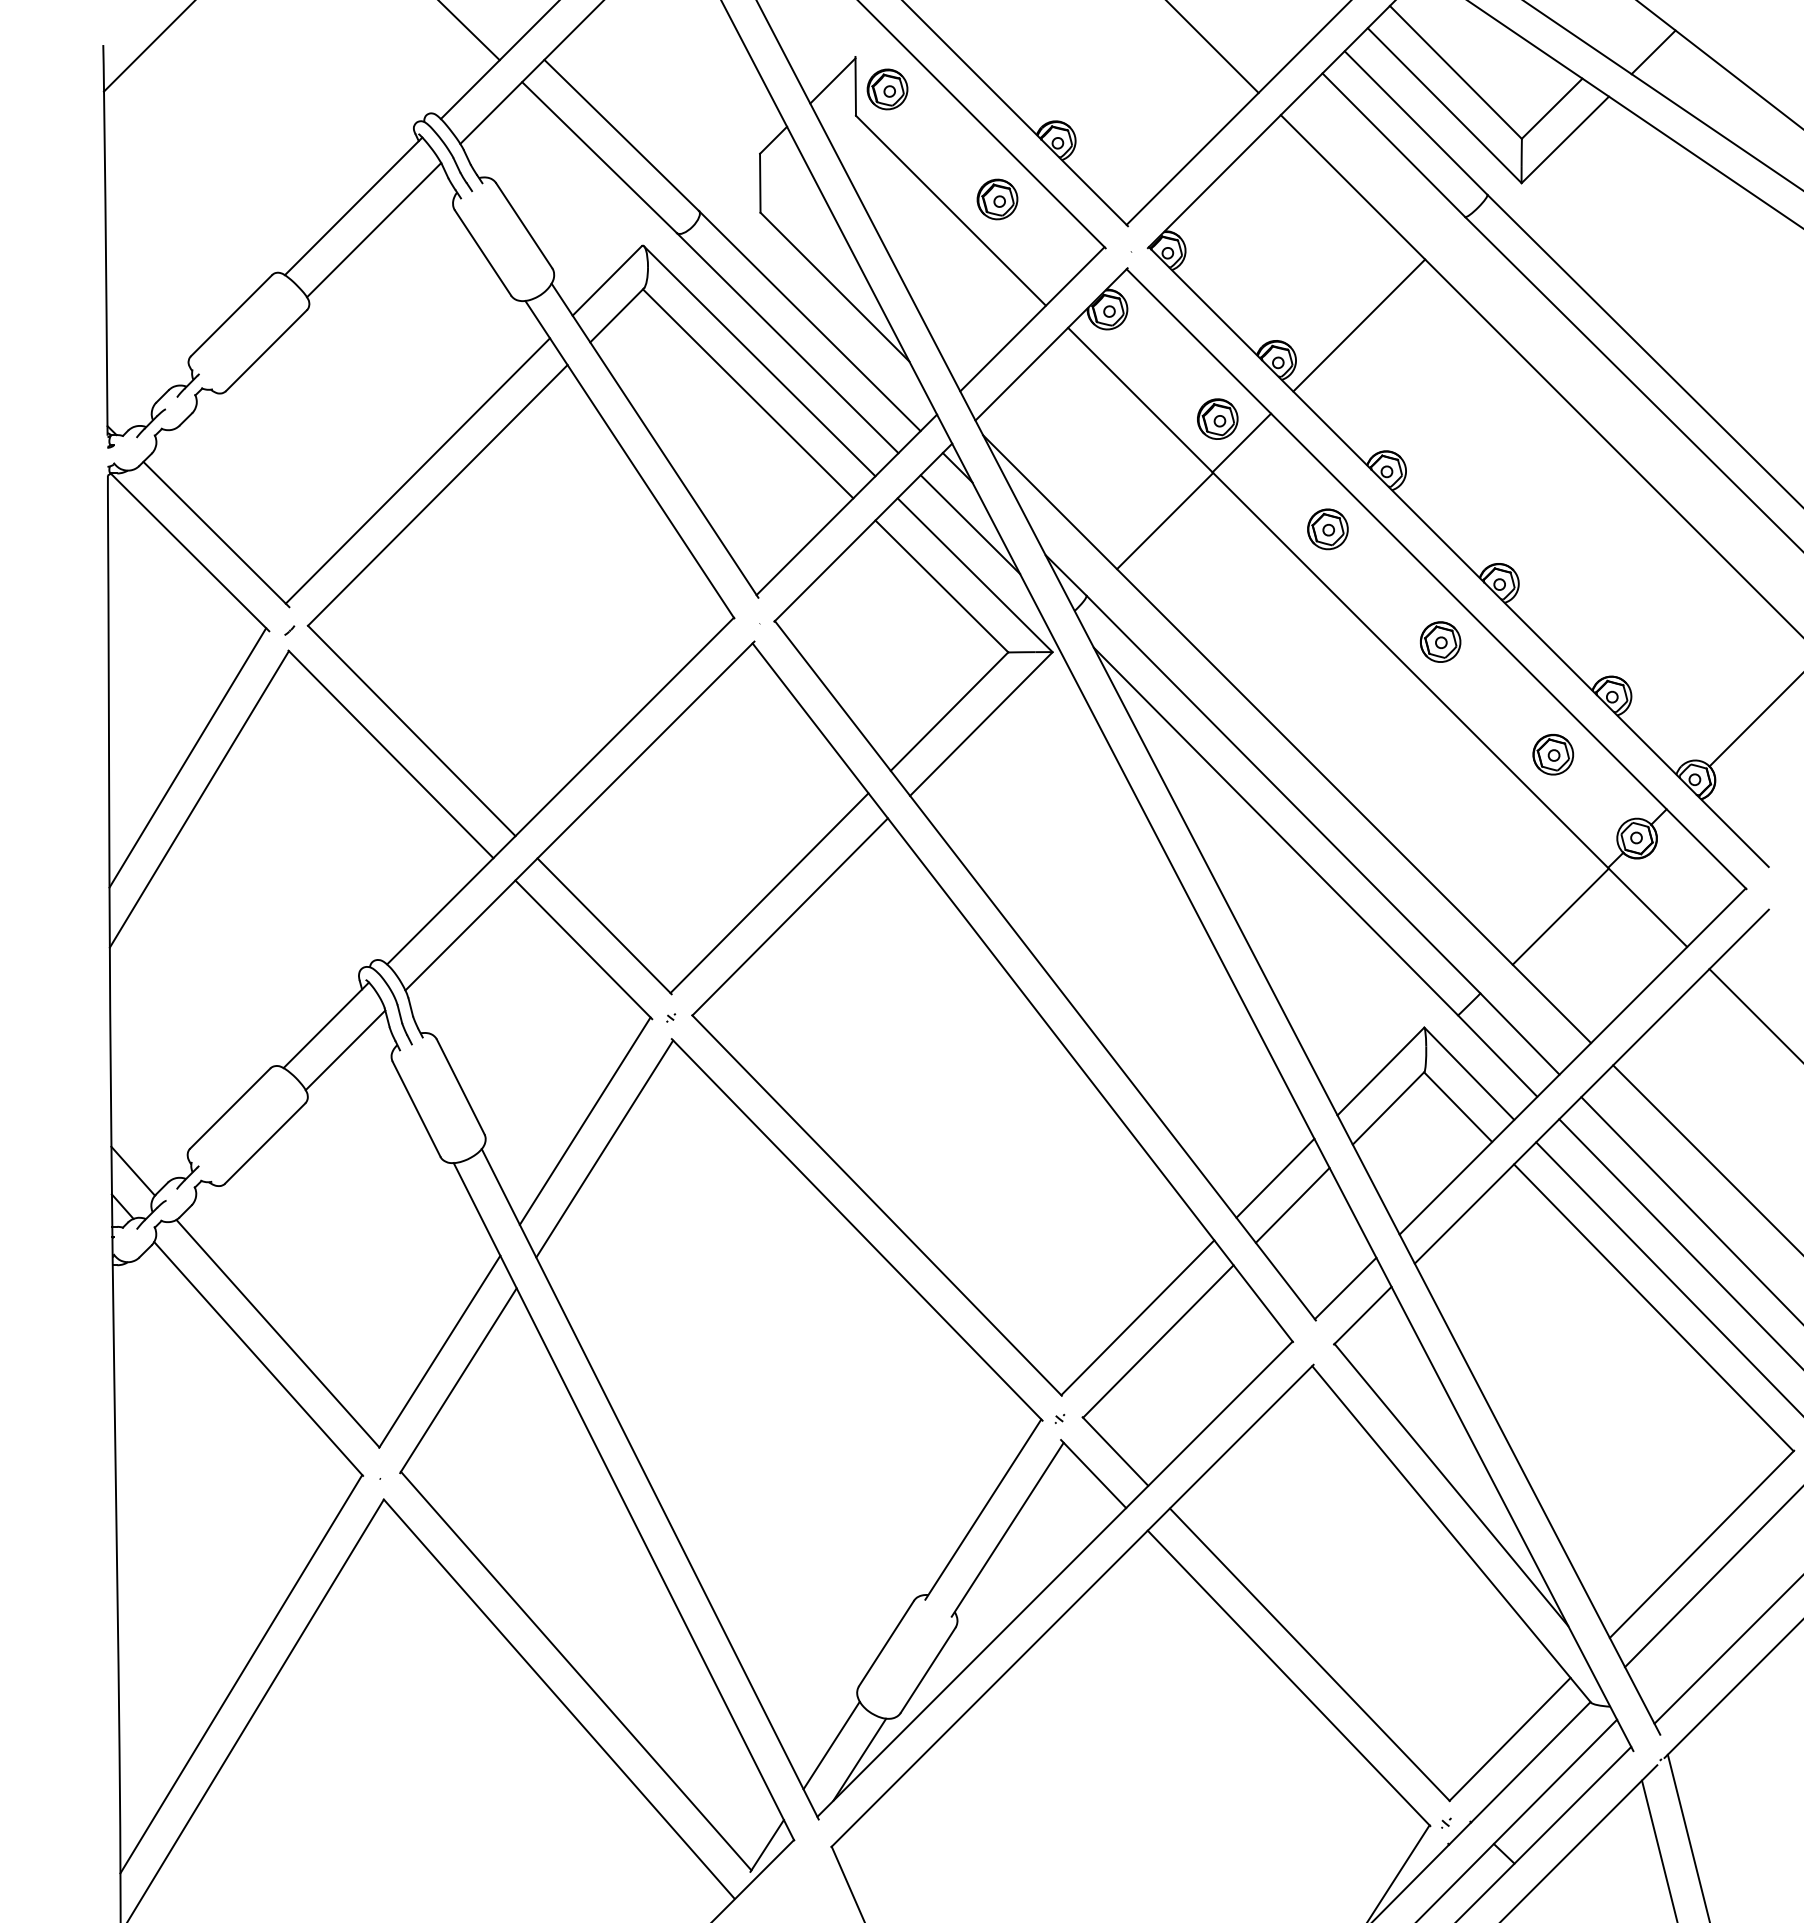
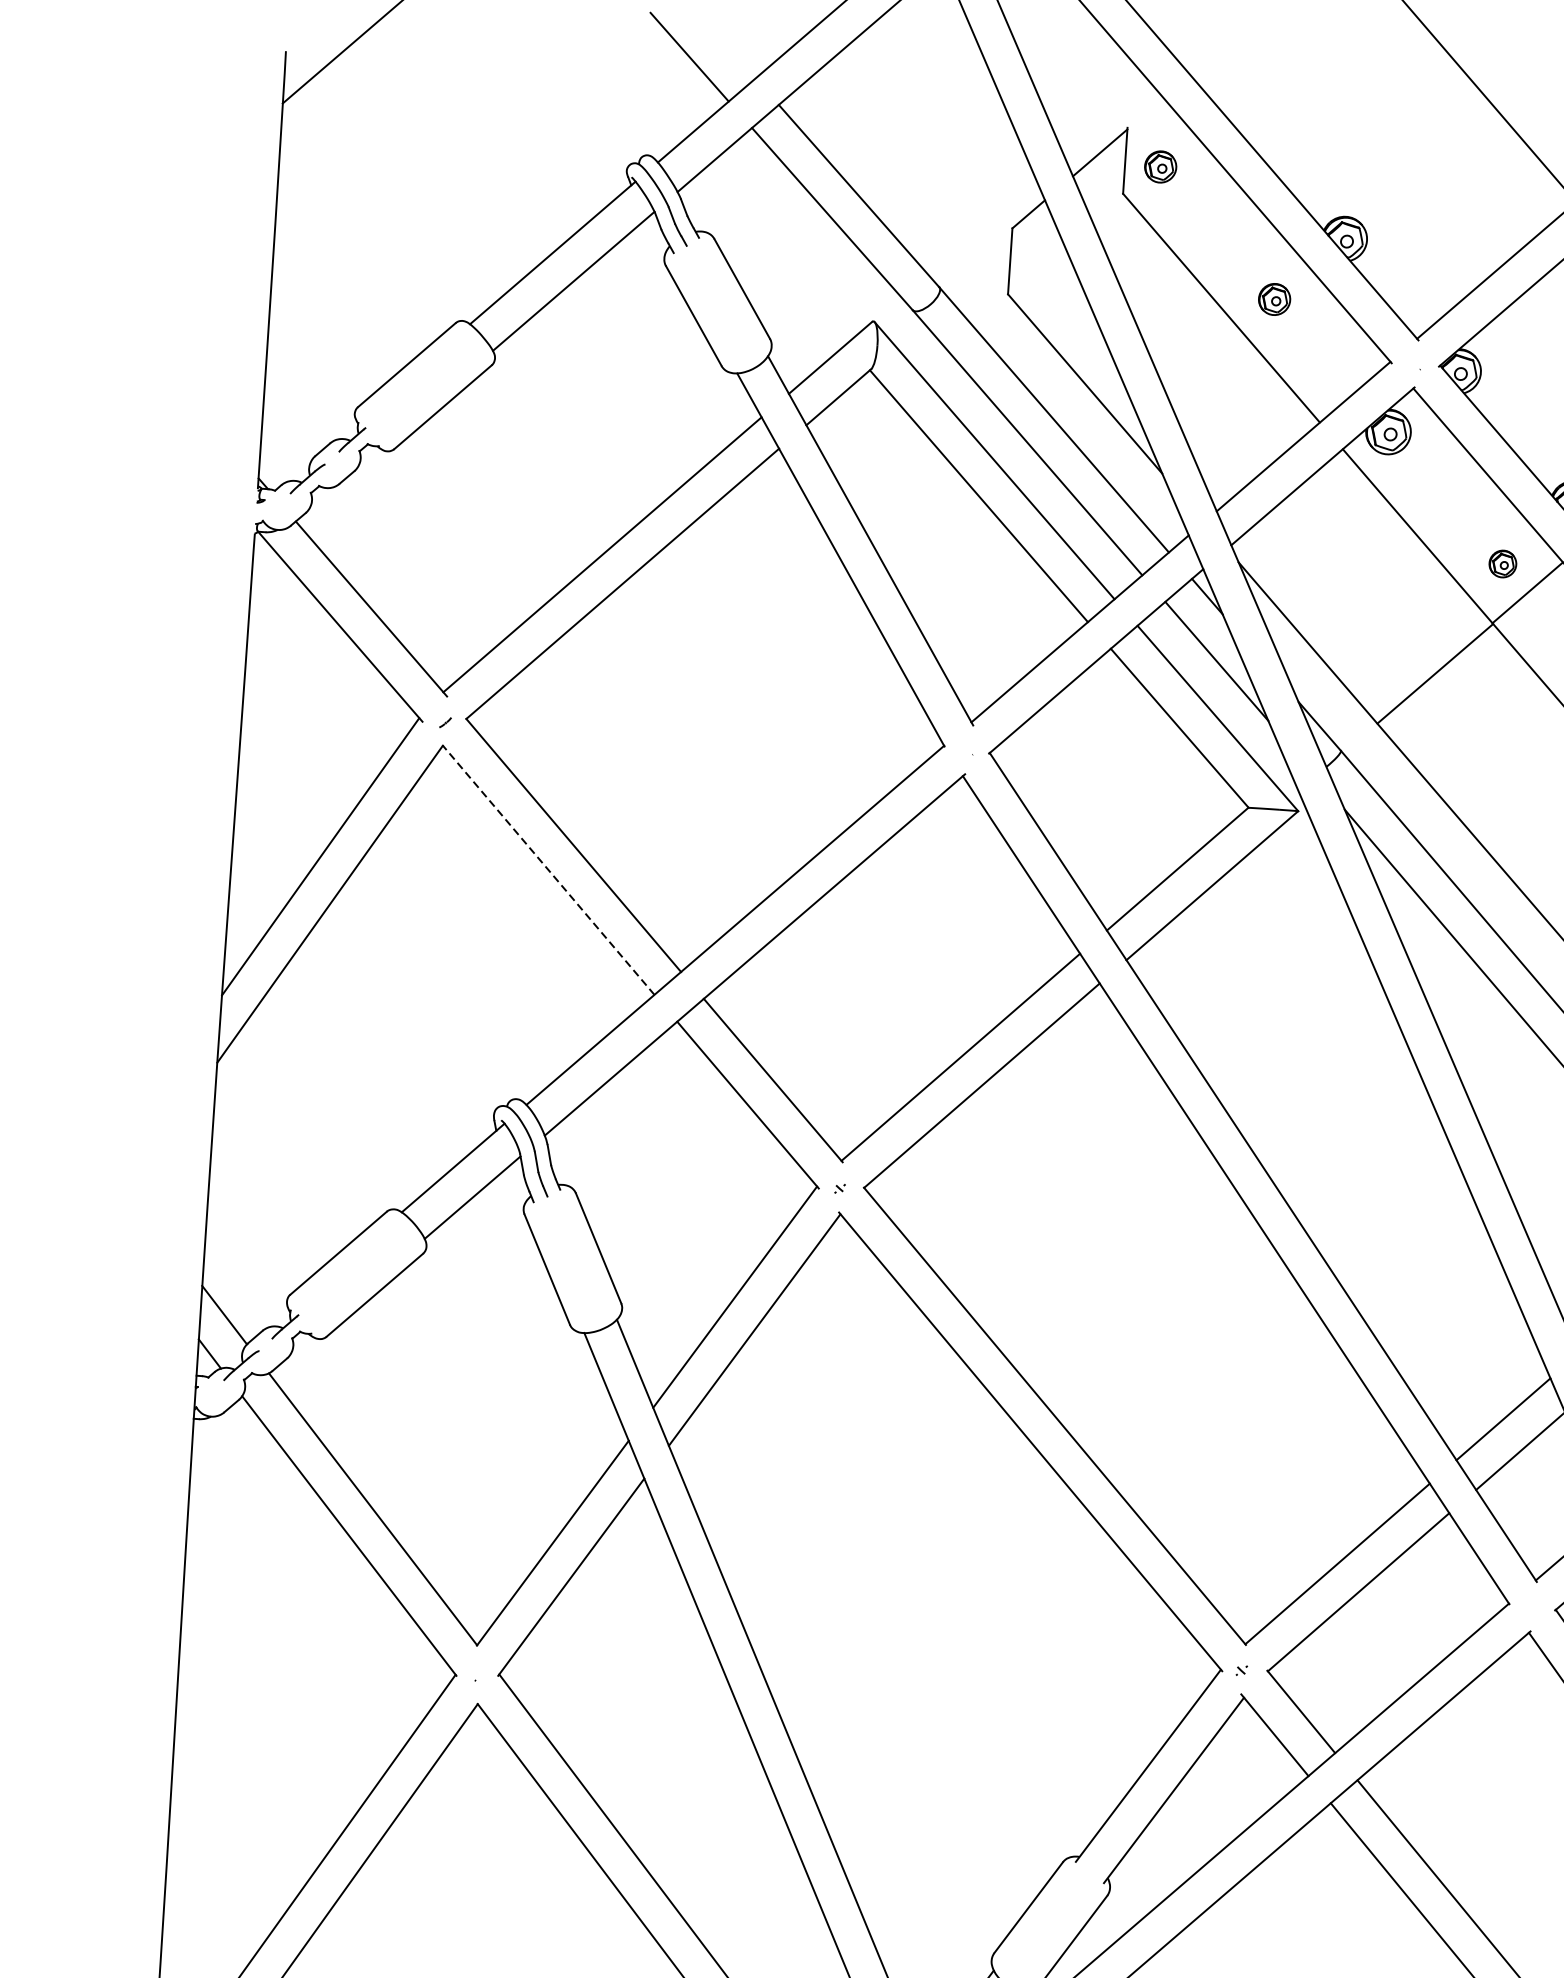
part: (887, 89) -> (1160, 167), size x0.7
part: (997, 199) -> (1274, 299), size x0.7
part: (1217, 418) -> (1502, 563), size x0.6
line: (391, 754) -> (549, 870), solid -> dashed

